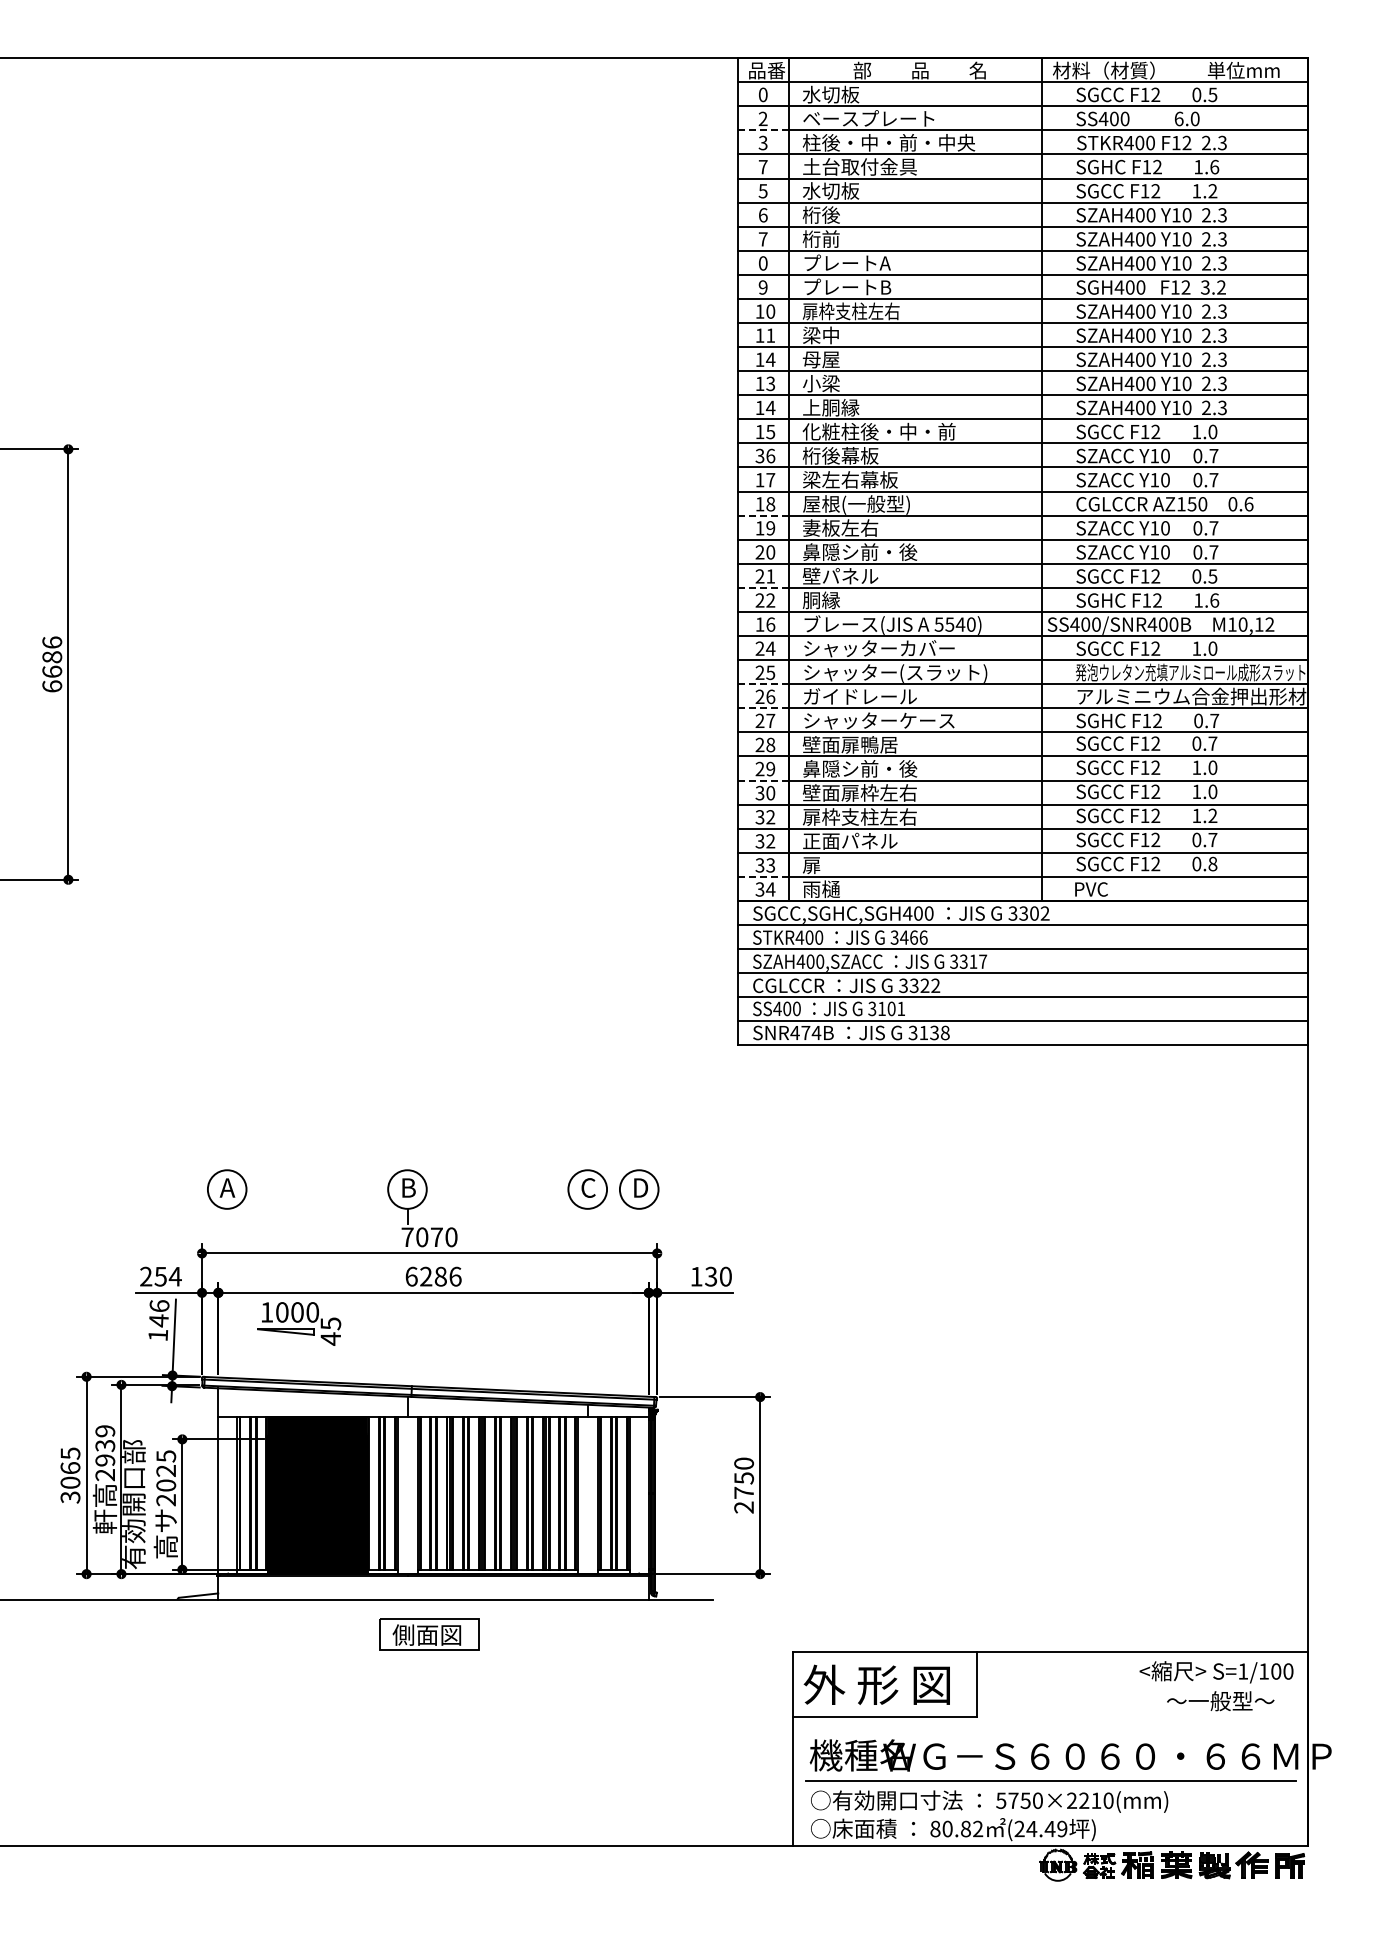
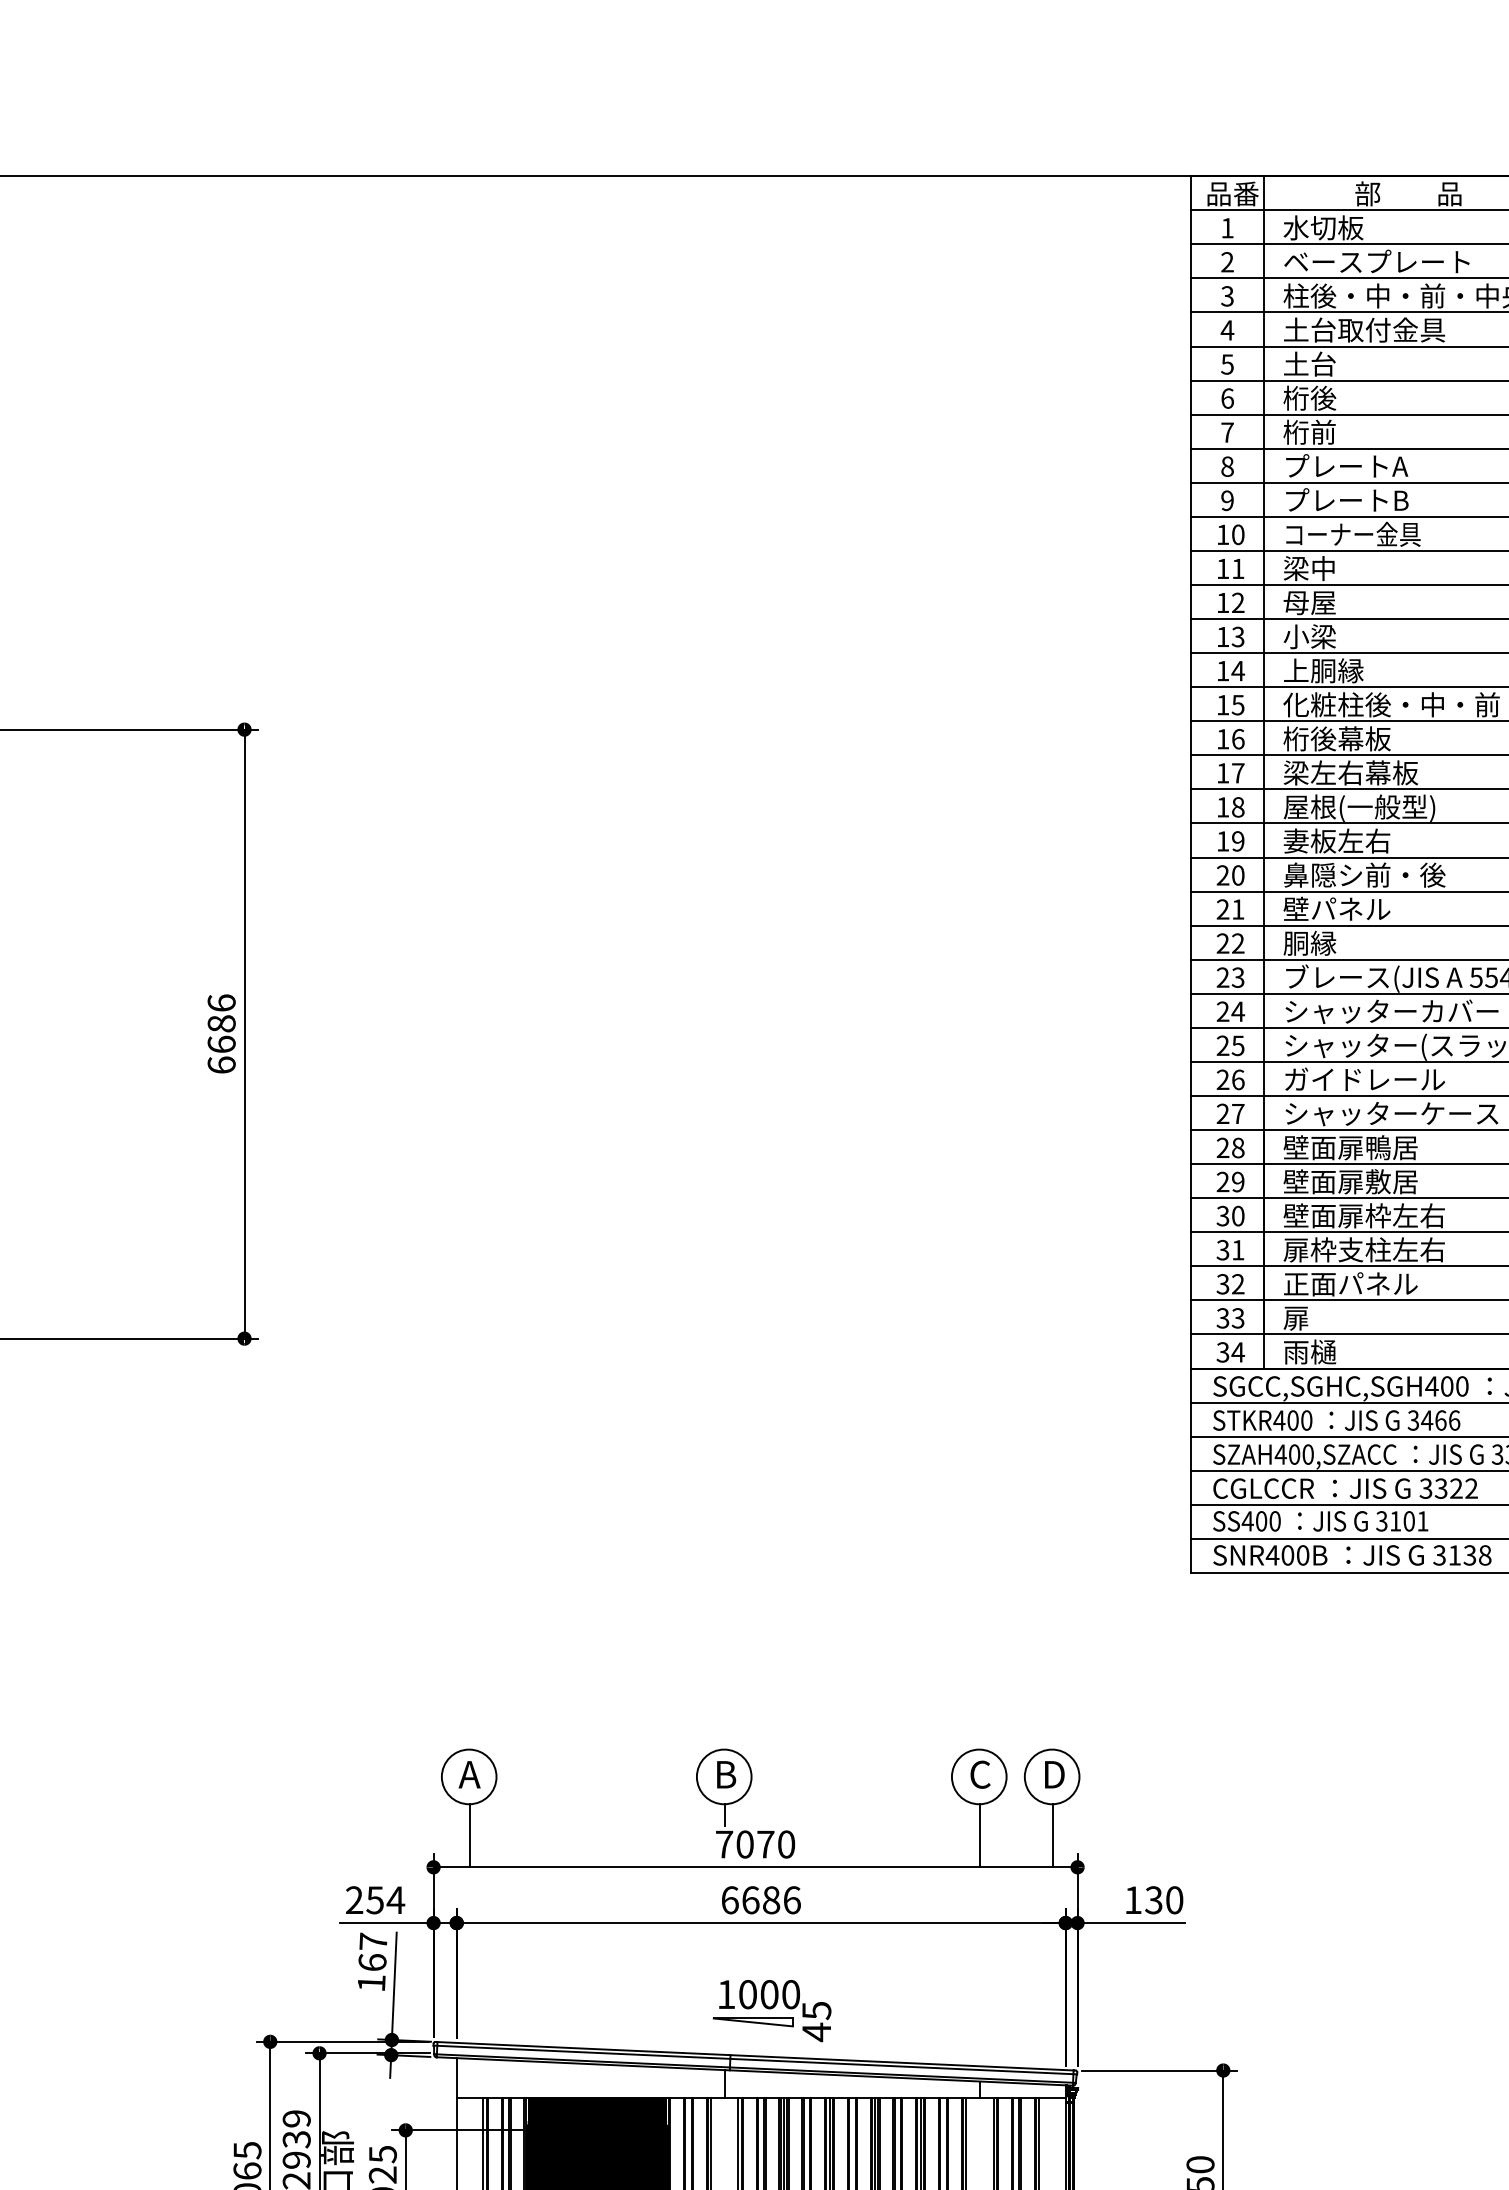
text: (763, 94) -> (1227, 227), 0 -> 1
line: (763, 130) -> (1227, 278), dashed -> solid
text: (762, 167) -> (1226, 330), 7 -> 4
text: (831, 190) -> (1324, 363), 水切板 -> 土台
text: (762, 263) -> (1226, 466), 0 -> 8
text: (850, 311) -> (1351, 534), 扉枠支柱左右 -> コーナー金具
text: (770, 359) -> (1237, 602), 14 -> 12
text: (759, 455) -> (1222, 738), 36 -> 16
line: (763, 515) -> (1227, 823), dashed -> solid
line: (763, 587) -> (1227, 925), dashed -> solid
text: (765, 624) -> (1230, 977), 16 -> 23
line: (763, 684) -> (1227, 1062), dashed -> solid
line: (763, 708) -> (1227, 1096), dashed -> solid
text: (859, 768) -> (1363, 1181), 鼻隠シ前・後 -> 壁面扉敷居
line: (763, 780) -> (1227, 1198), dashed -> solid
text: (770, 817) -> (1237, 1250), 32 -> 31
line: (763, 876) -> (1227, 1334), dashed -> solid
text: (811, 1032) -> (1295, 1554), SNR474B -> SNR400B
line: (227, 1230) -> (469, 1834), added
line: (588, 1230) -> (980, 1834), added
line: (639, 1230) -> (1052, 1834), added
text: (426, 1276) -> (751, 1899), 6286 -> 6686
text: (159, 1313) -> (373, 1952), 146 -> 167
part: (299, 1323) -> (772, 2010), moved

